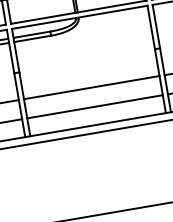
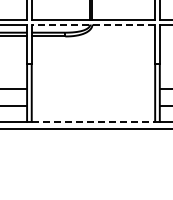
line: (79, 17) -> (93, 24), solid -> dashed
line: (91, 87) -> (93, 88), removed
line: (95, 106) -> (93, 105), removed
line: (98, 124) -> (93, 122), solid -> dashed

